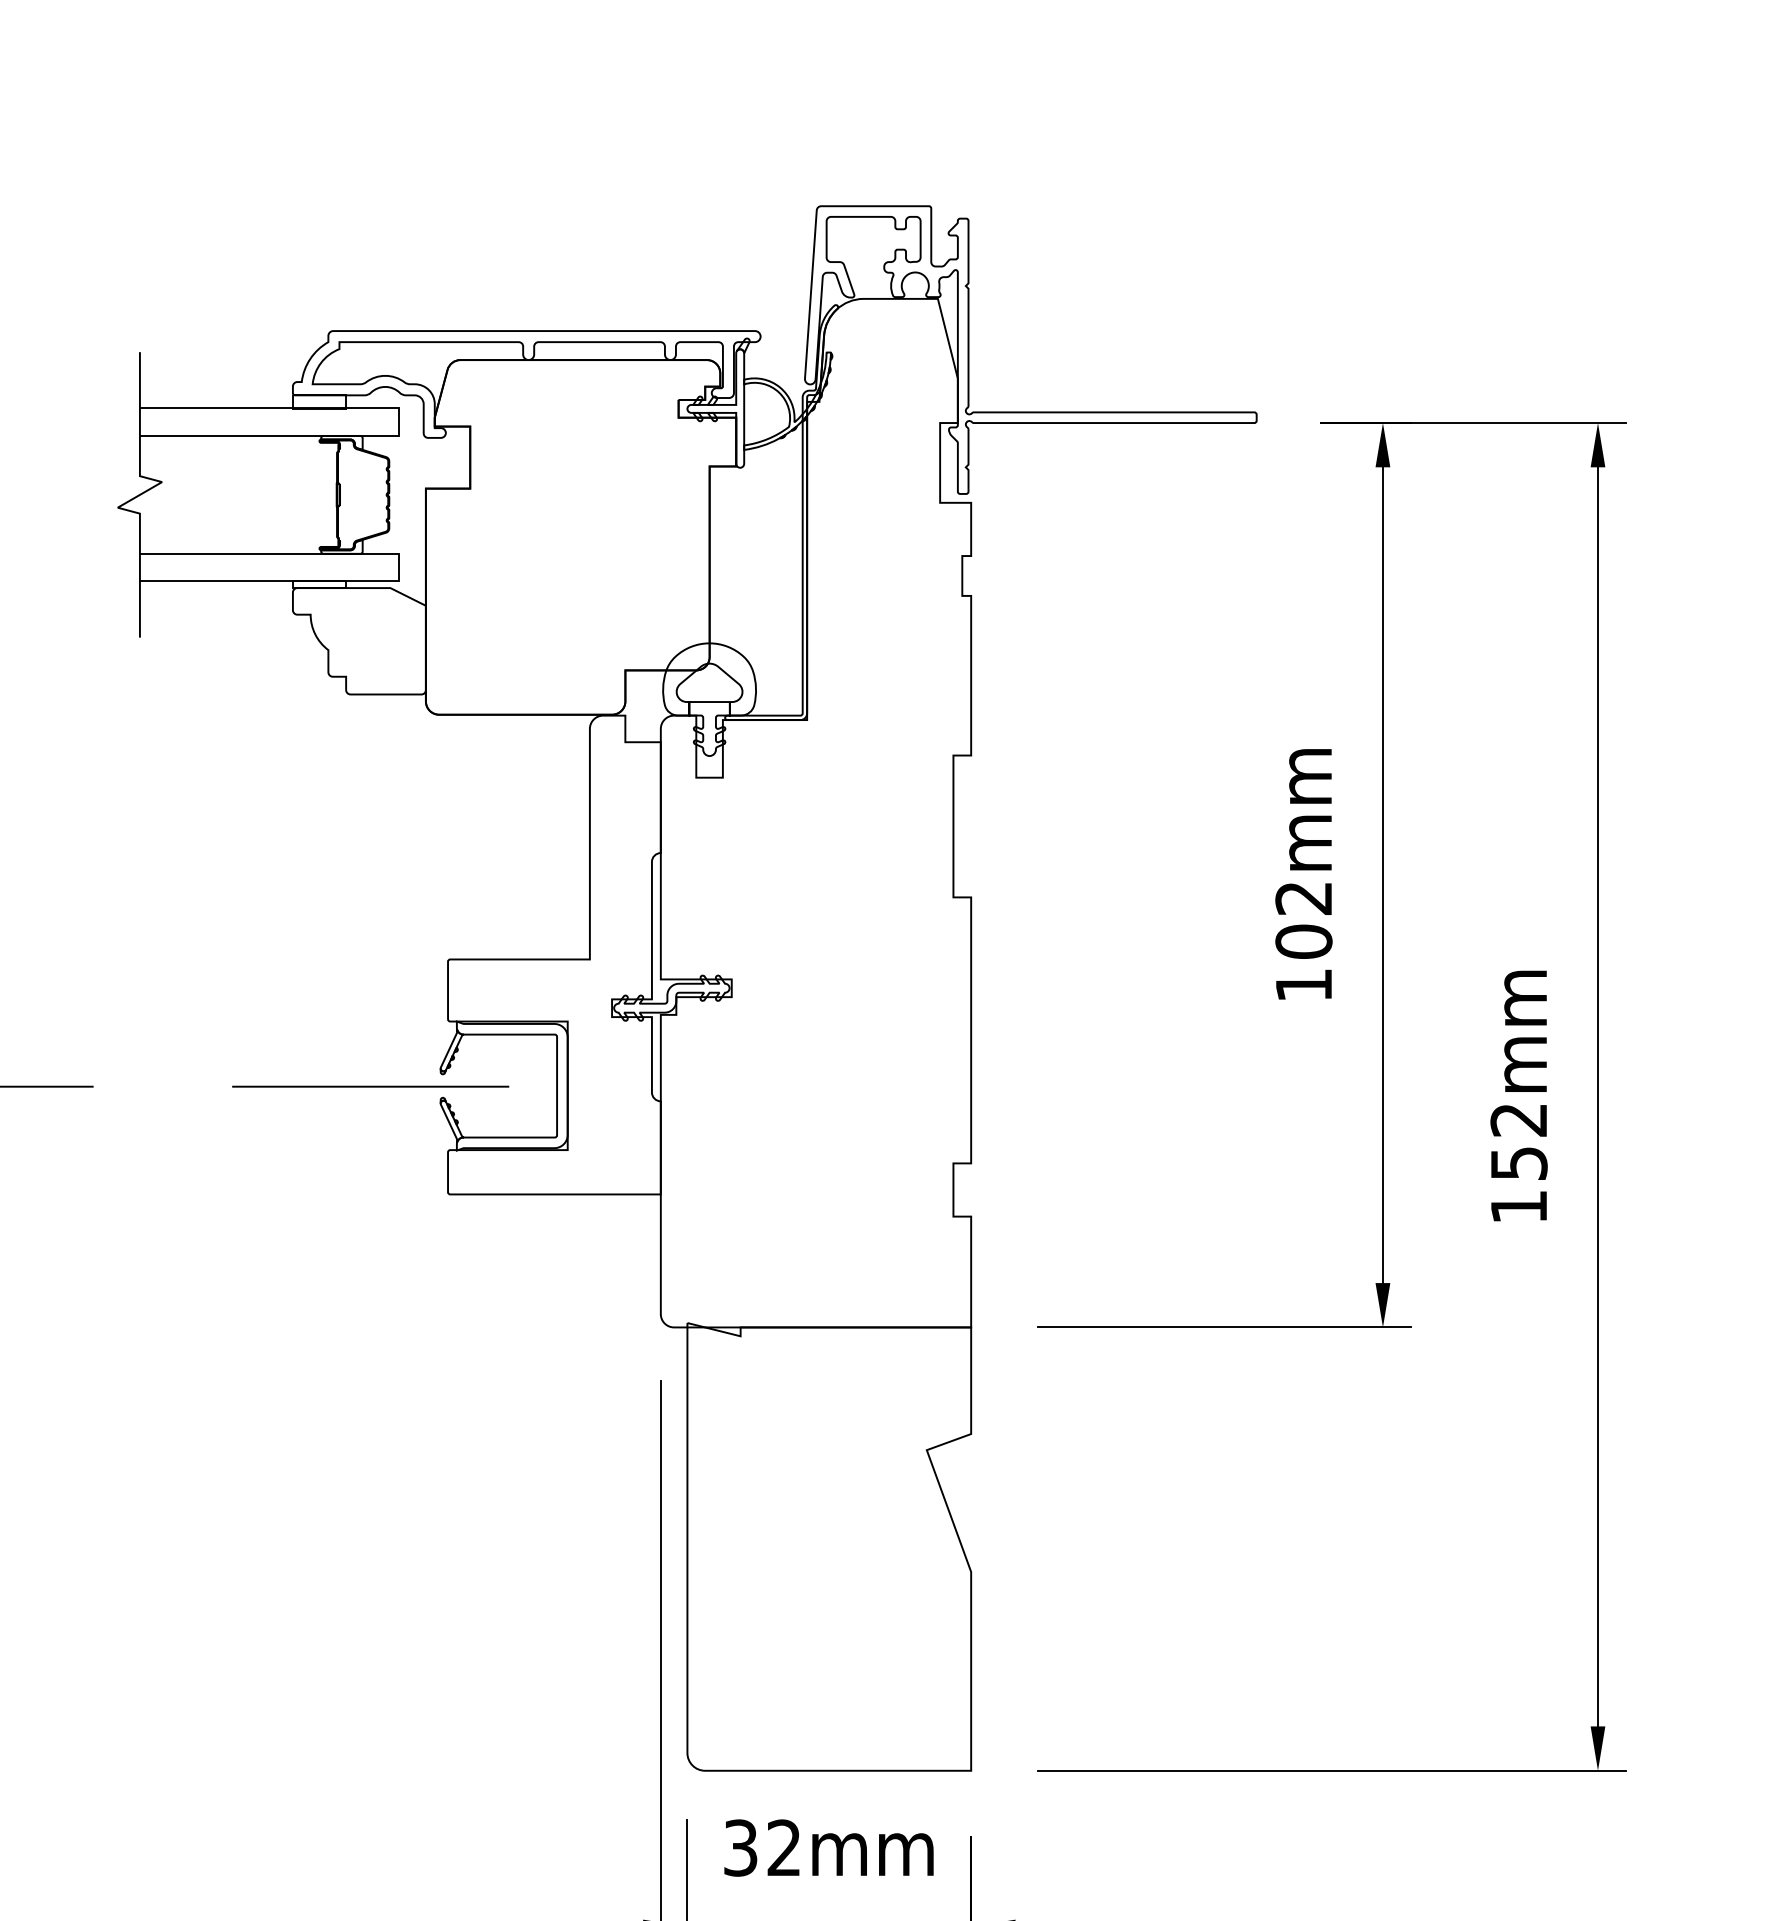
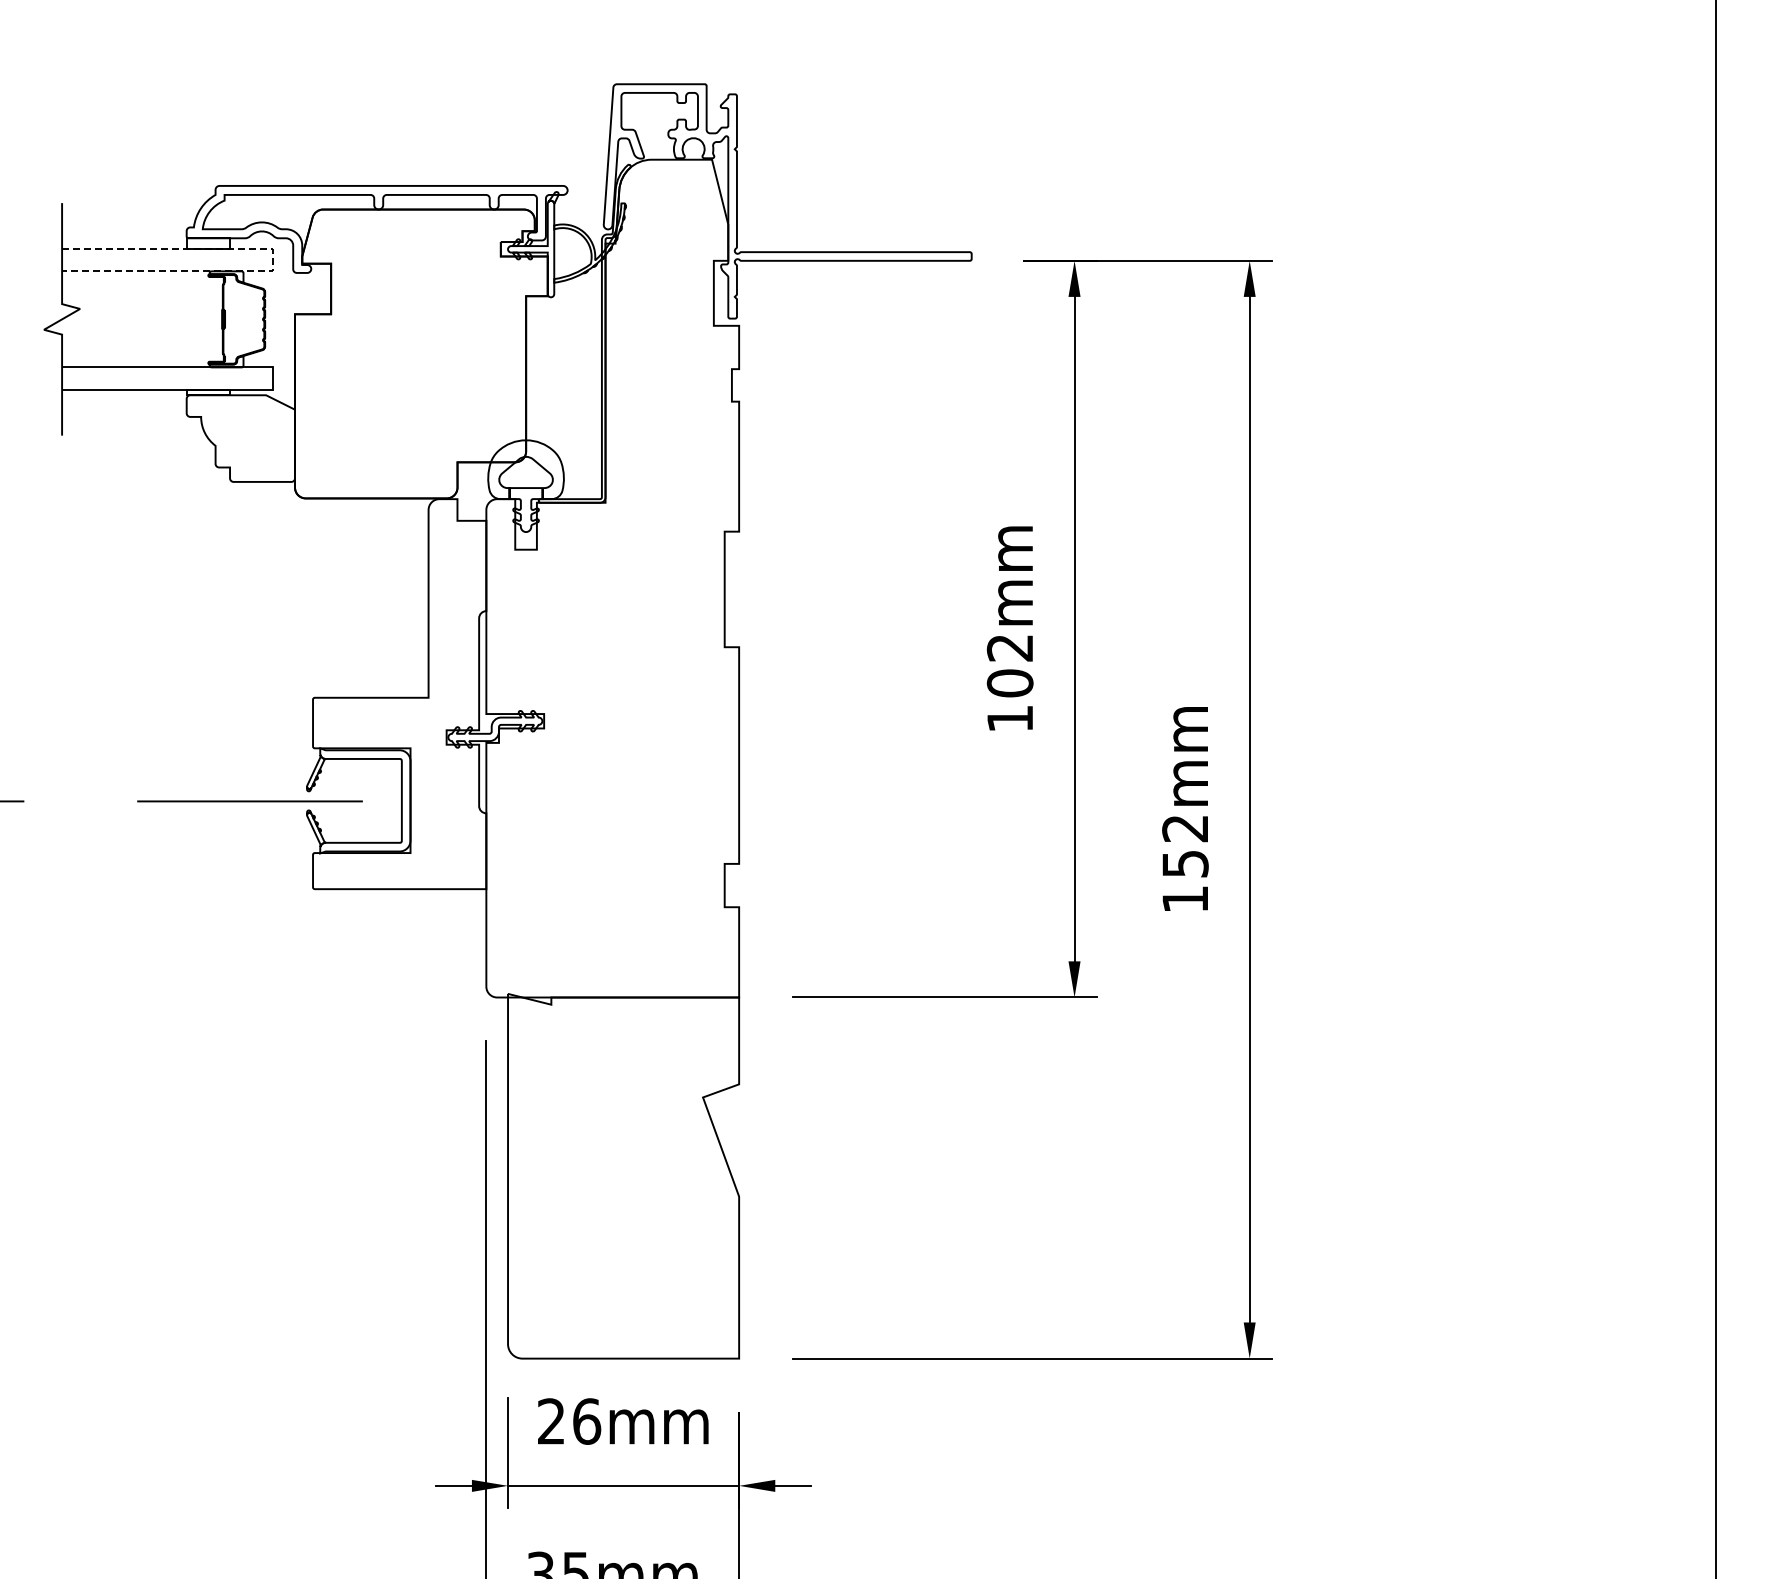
line: (399, 422) -> (273, 260), solid -> dashed
text: (762, 1847) -> (569, 1421), 32mm -> 26mm

